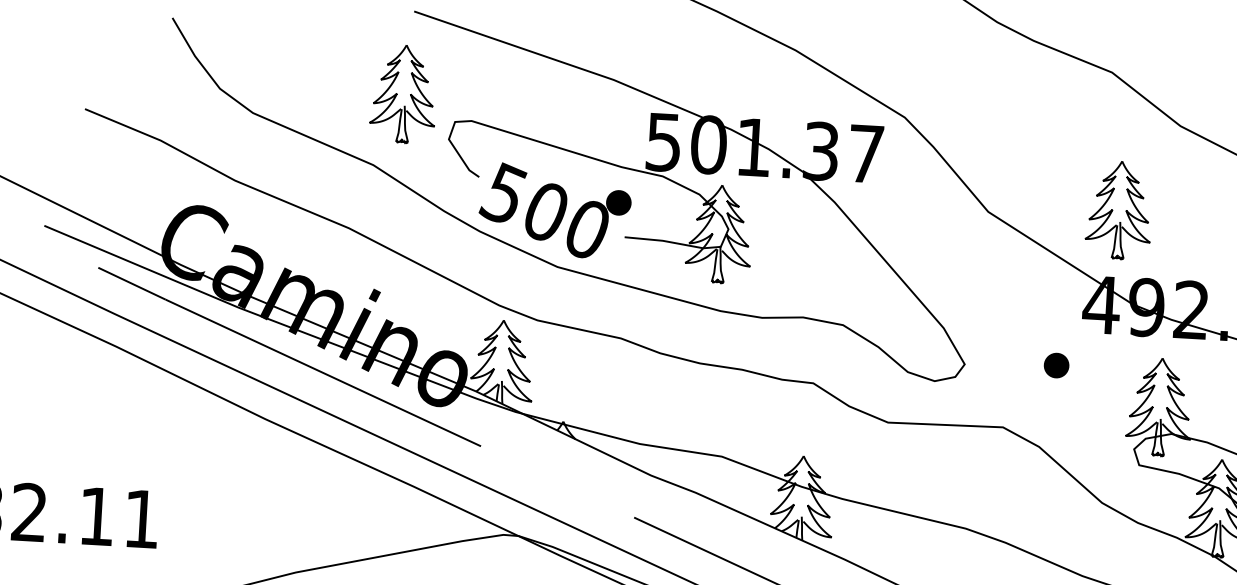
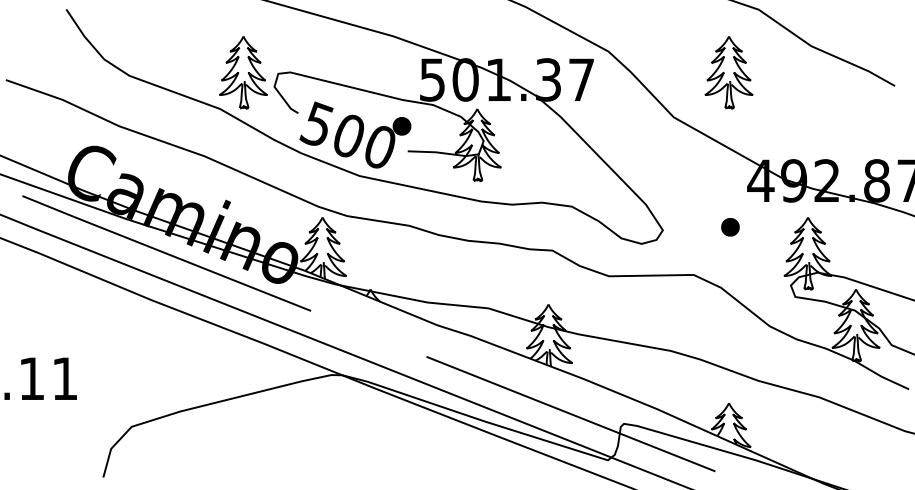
part: (403, 94) -> (243, 72), moved
part: (1118, 210) -> (728, 72), moved

